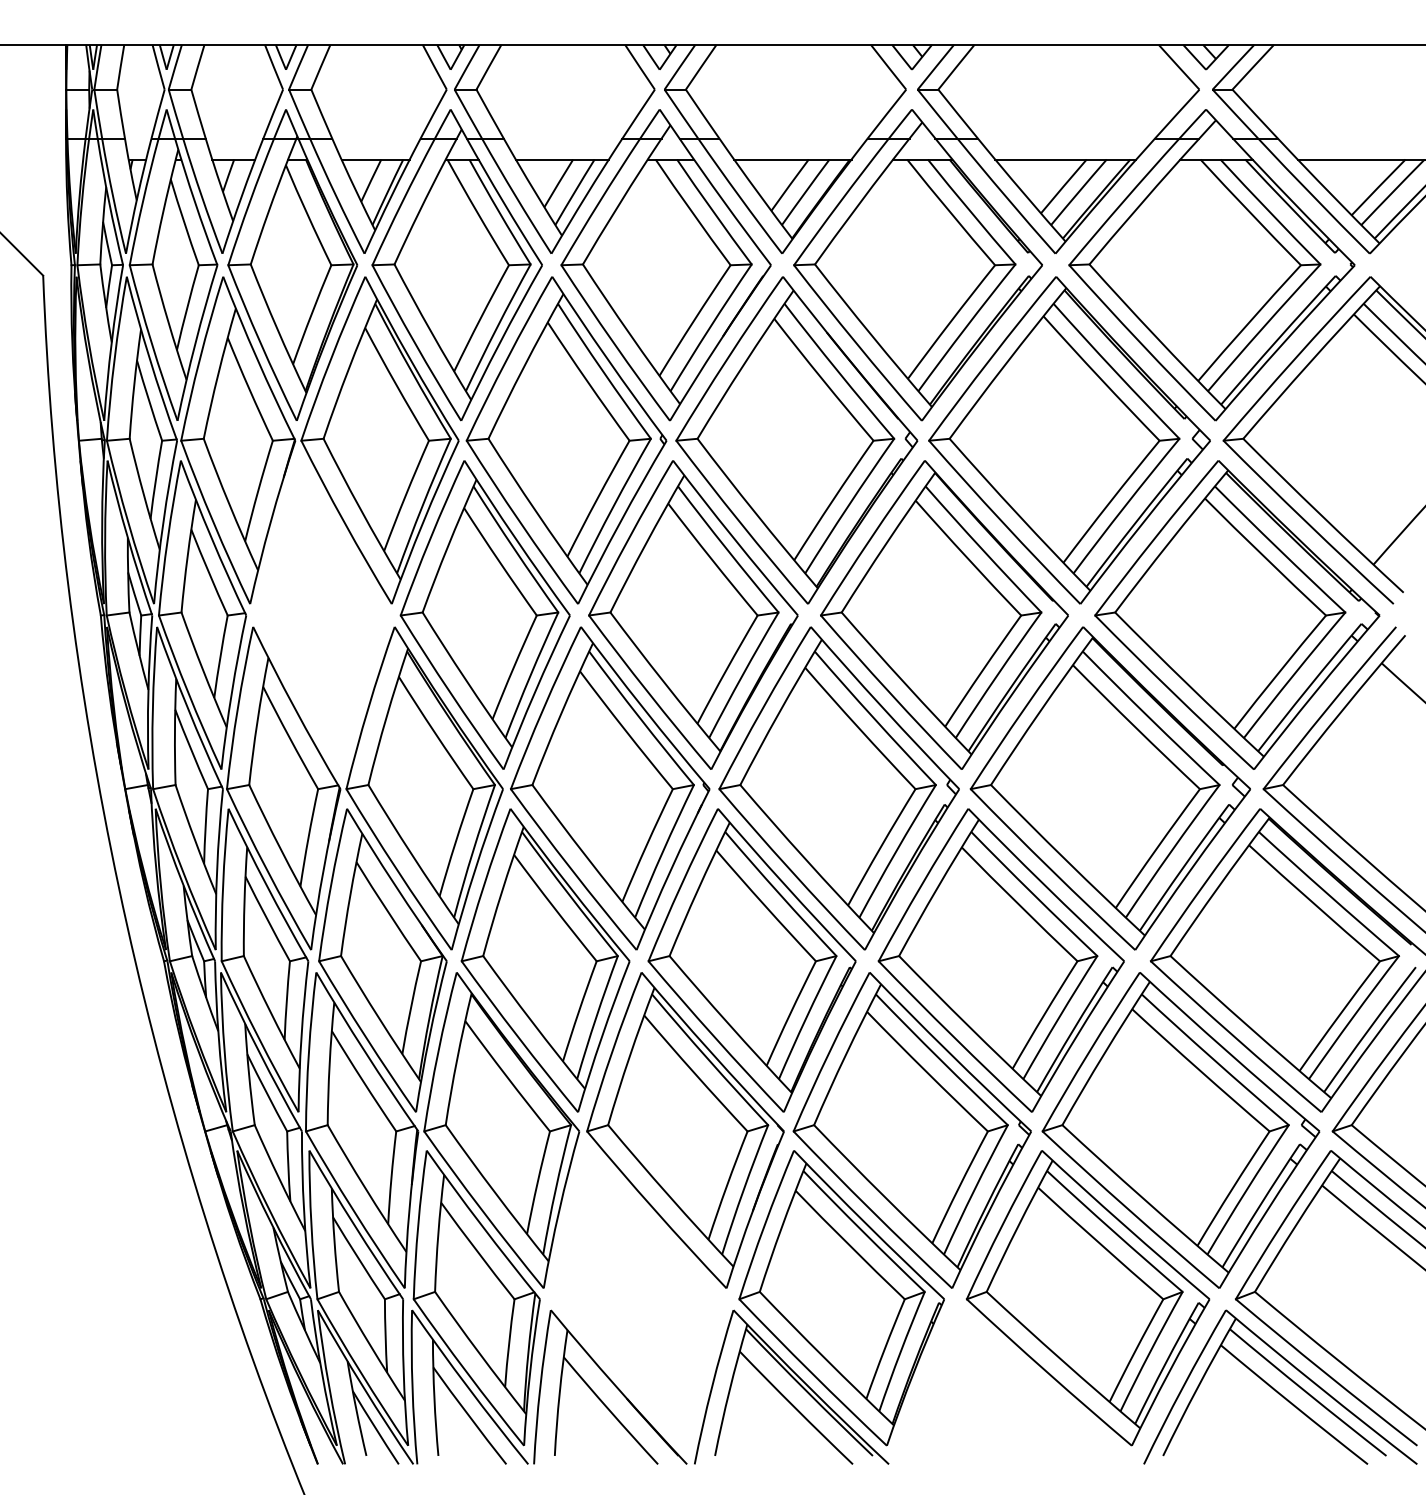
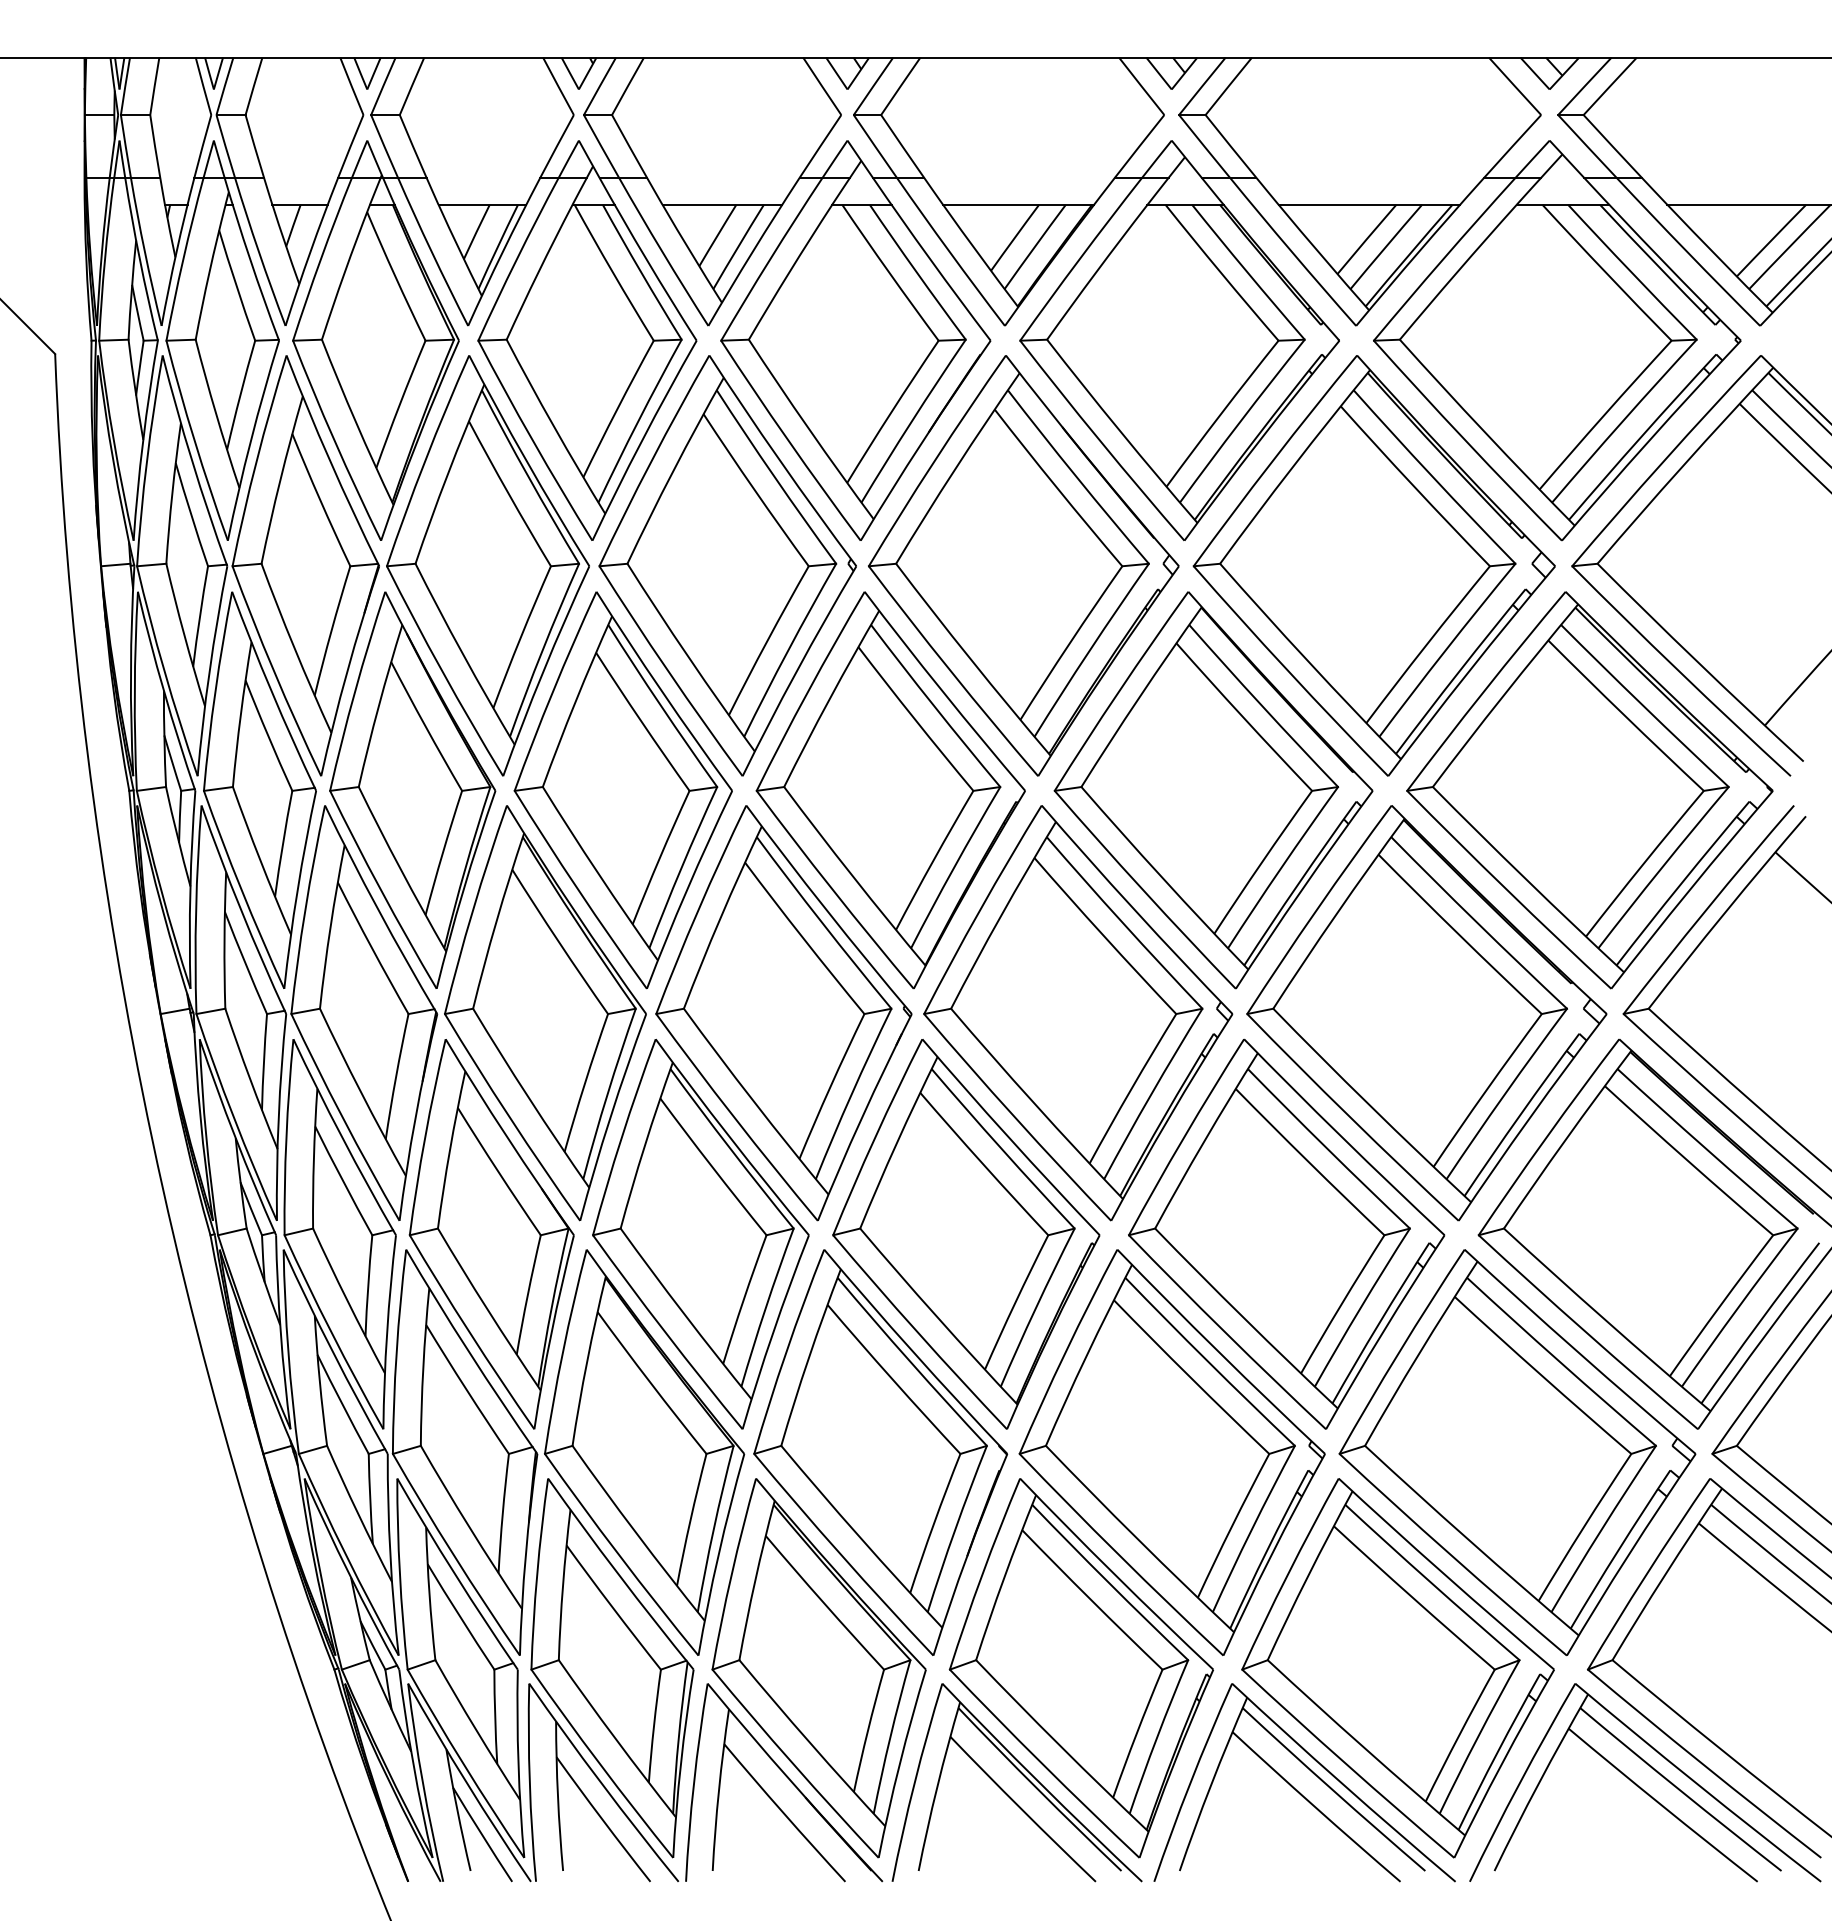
part: (321, 614) -> (412, 789), added
part: (637, 1298) -> (818, 1668), added
part: (1010, 1393) -> (1298, 1790), added

